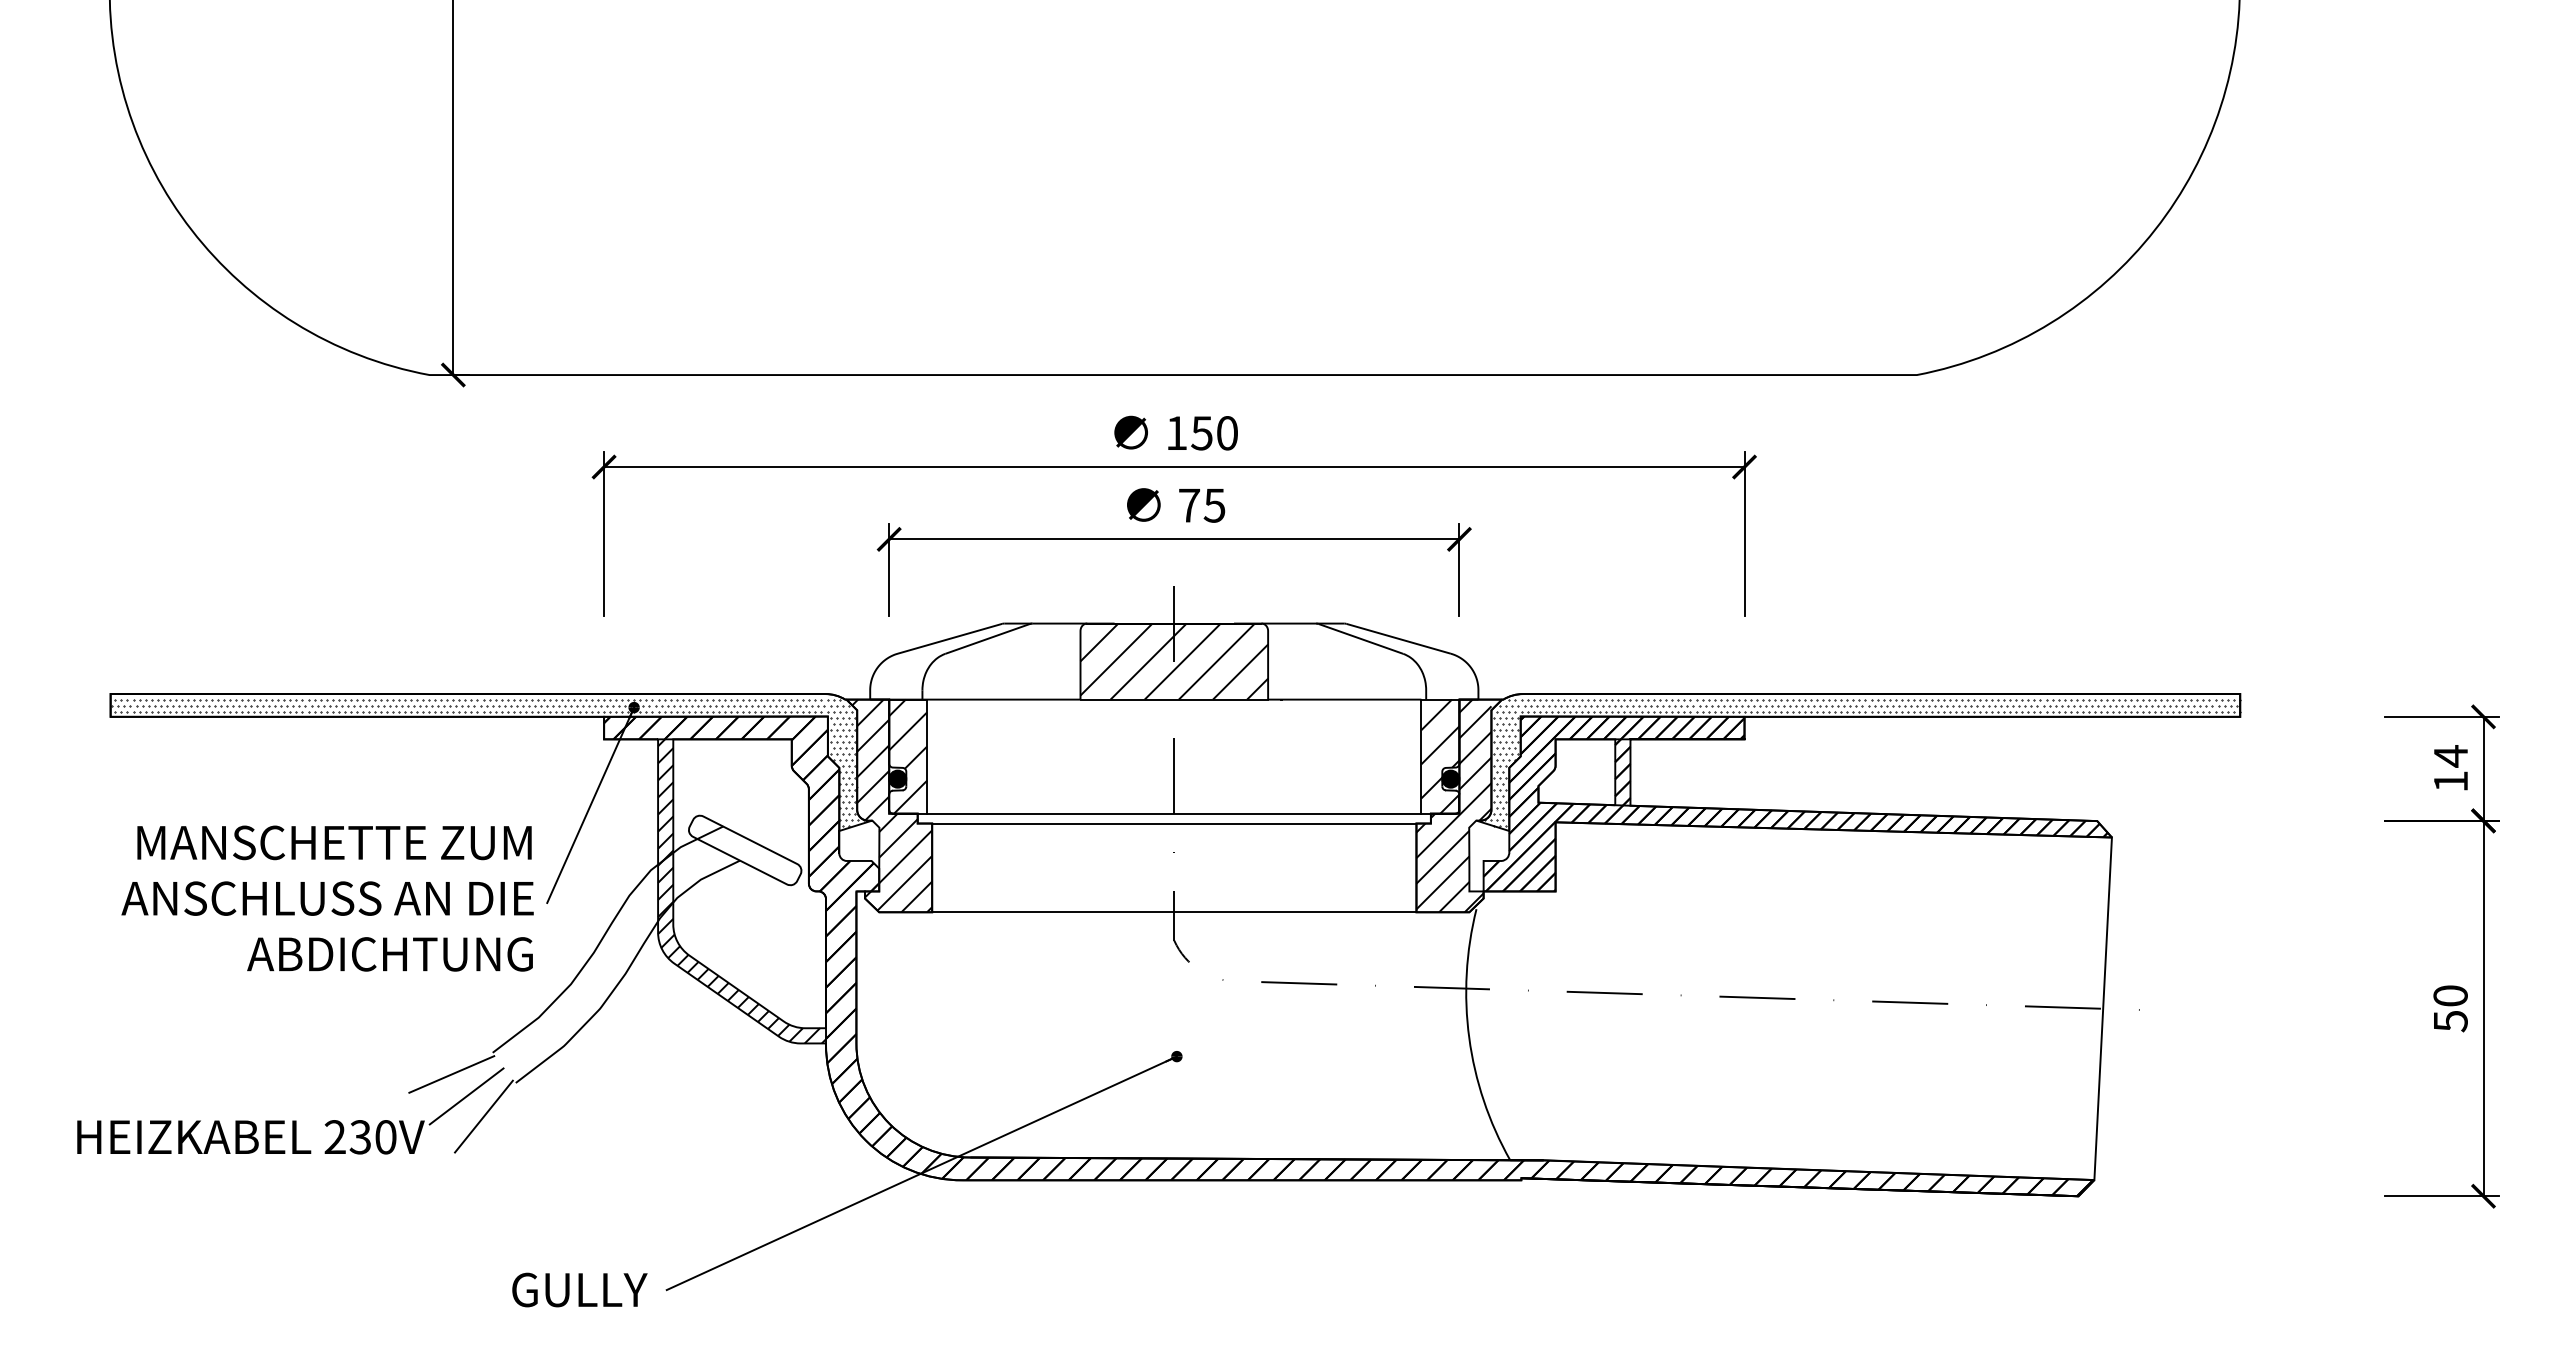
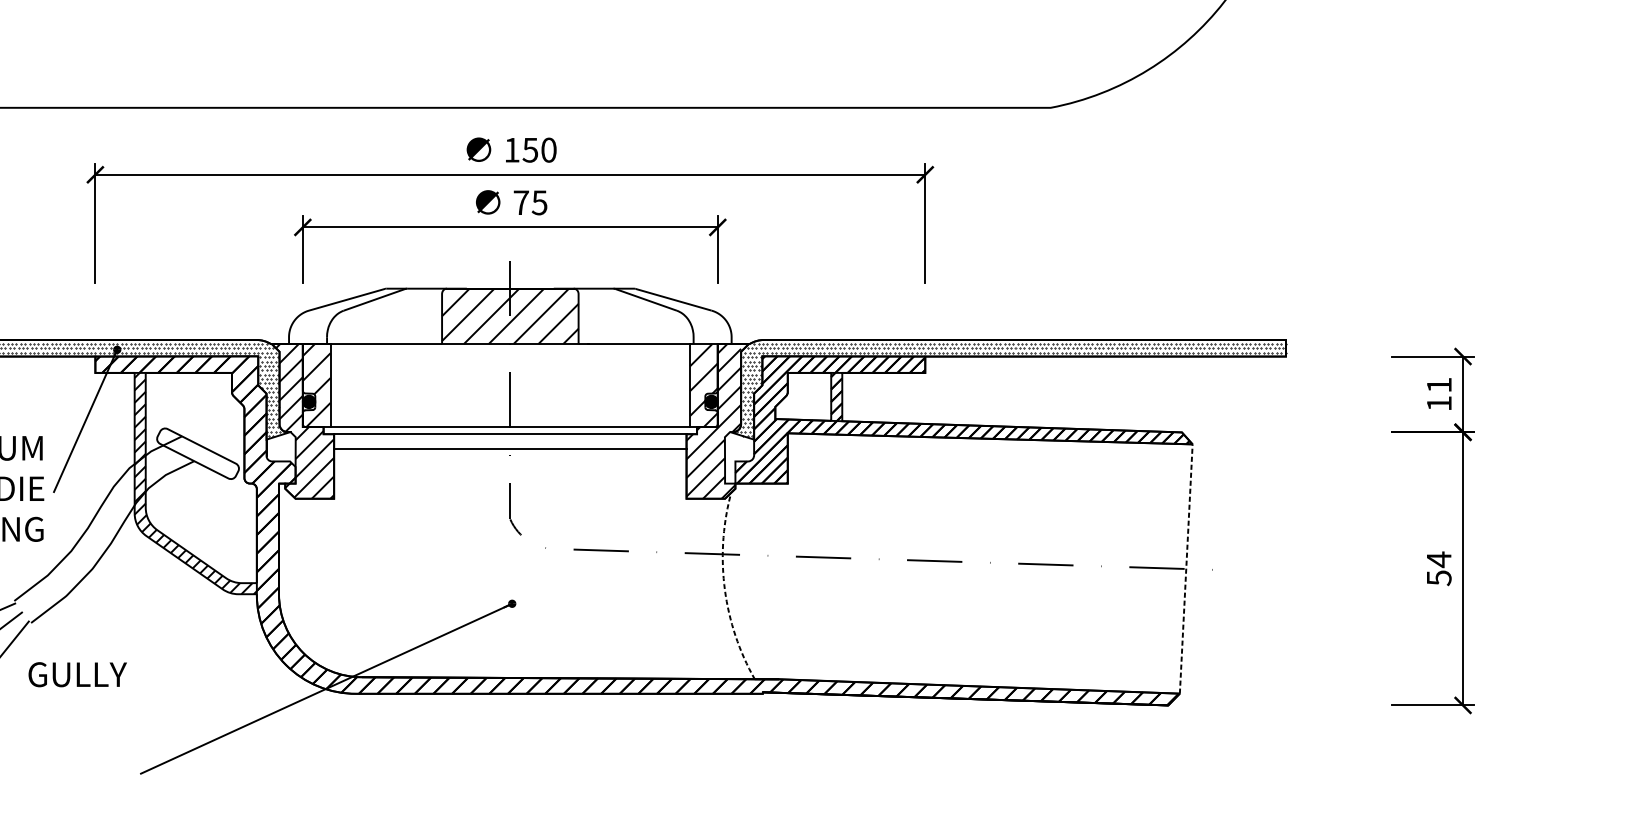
text: (2450, 756) -> (1439, 385), 14 -> 11
line: (1174, 912) -> (510, 449), moved
text: (2450, 995) -> (1439, 559), 50 -> 54
line: (2103, 1008) -> (1186, 568), solid -> dashed
arc: (1469, 1037) -> (725, 589), solid -> dashed
text: (579, 1289) -> (77, 674), moved

